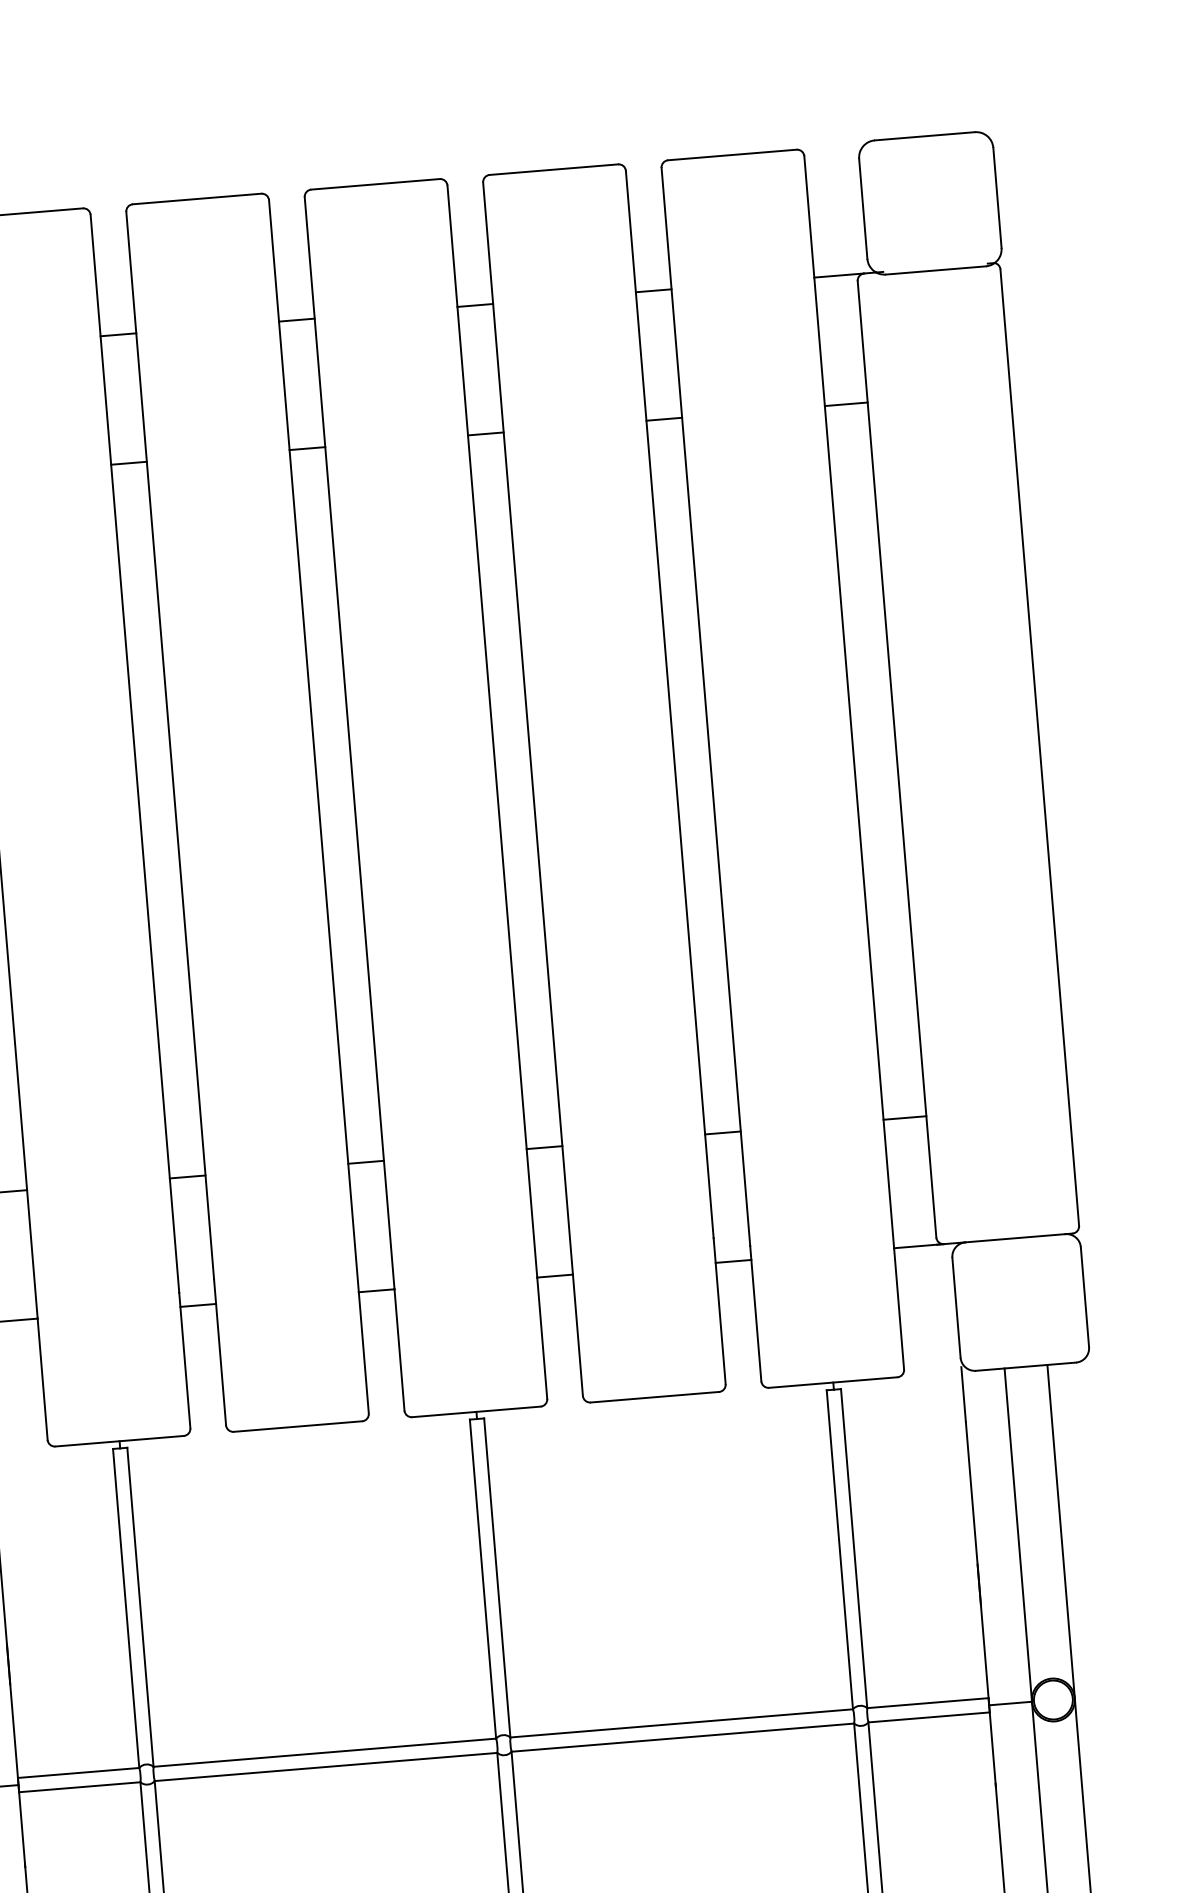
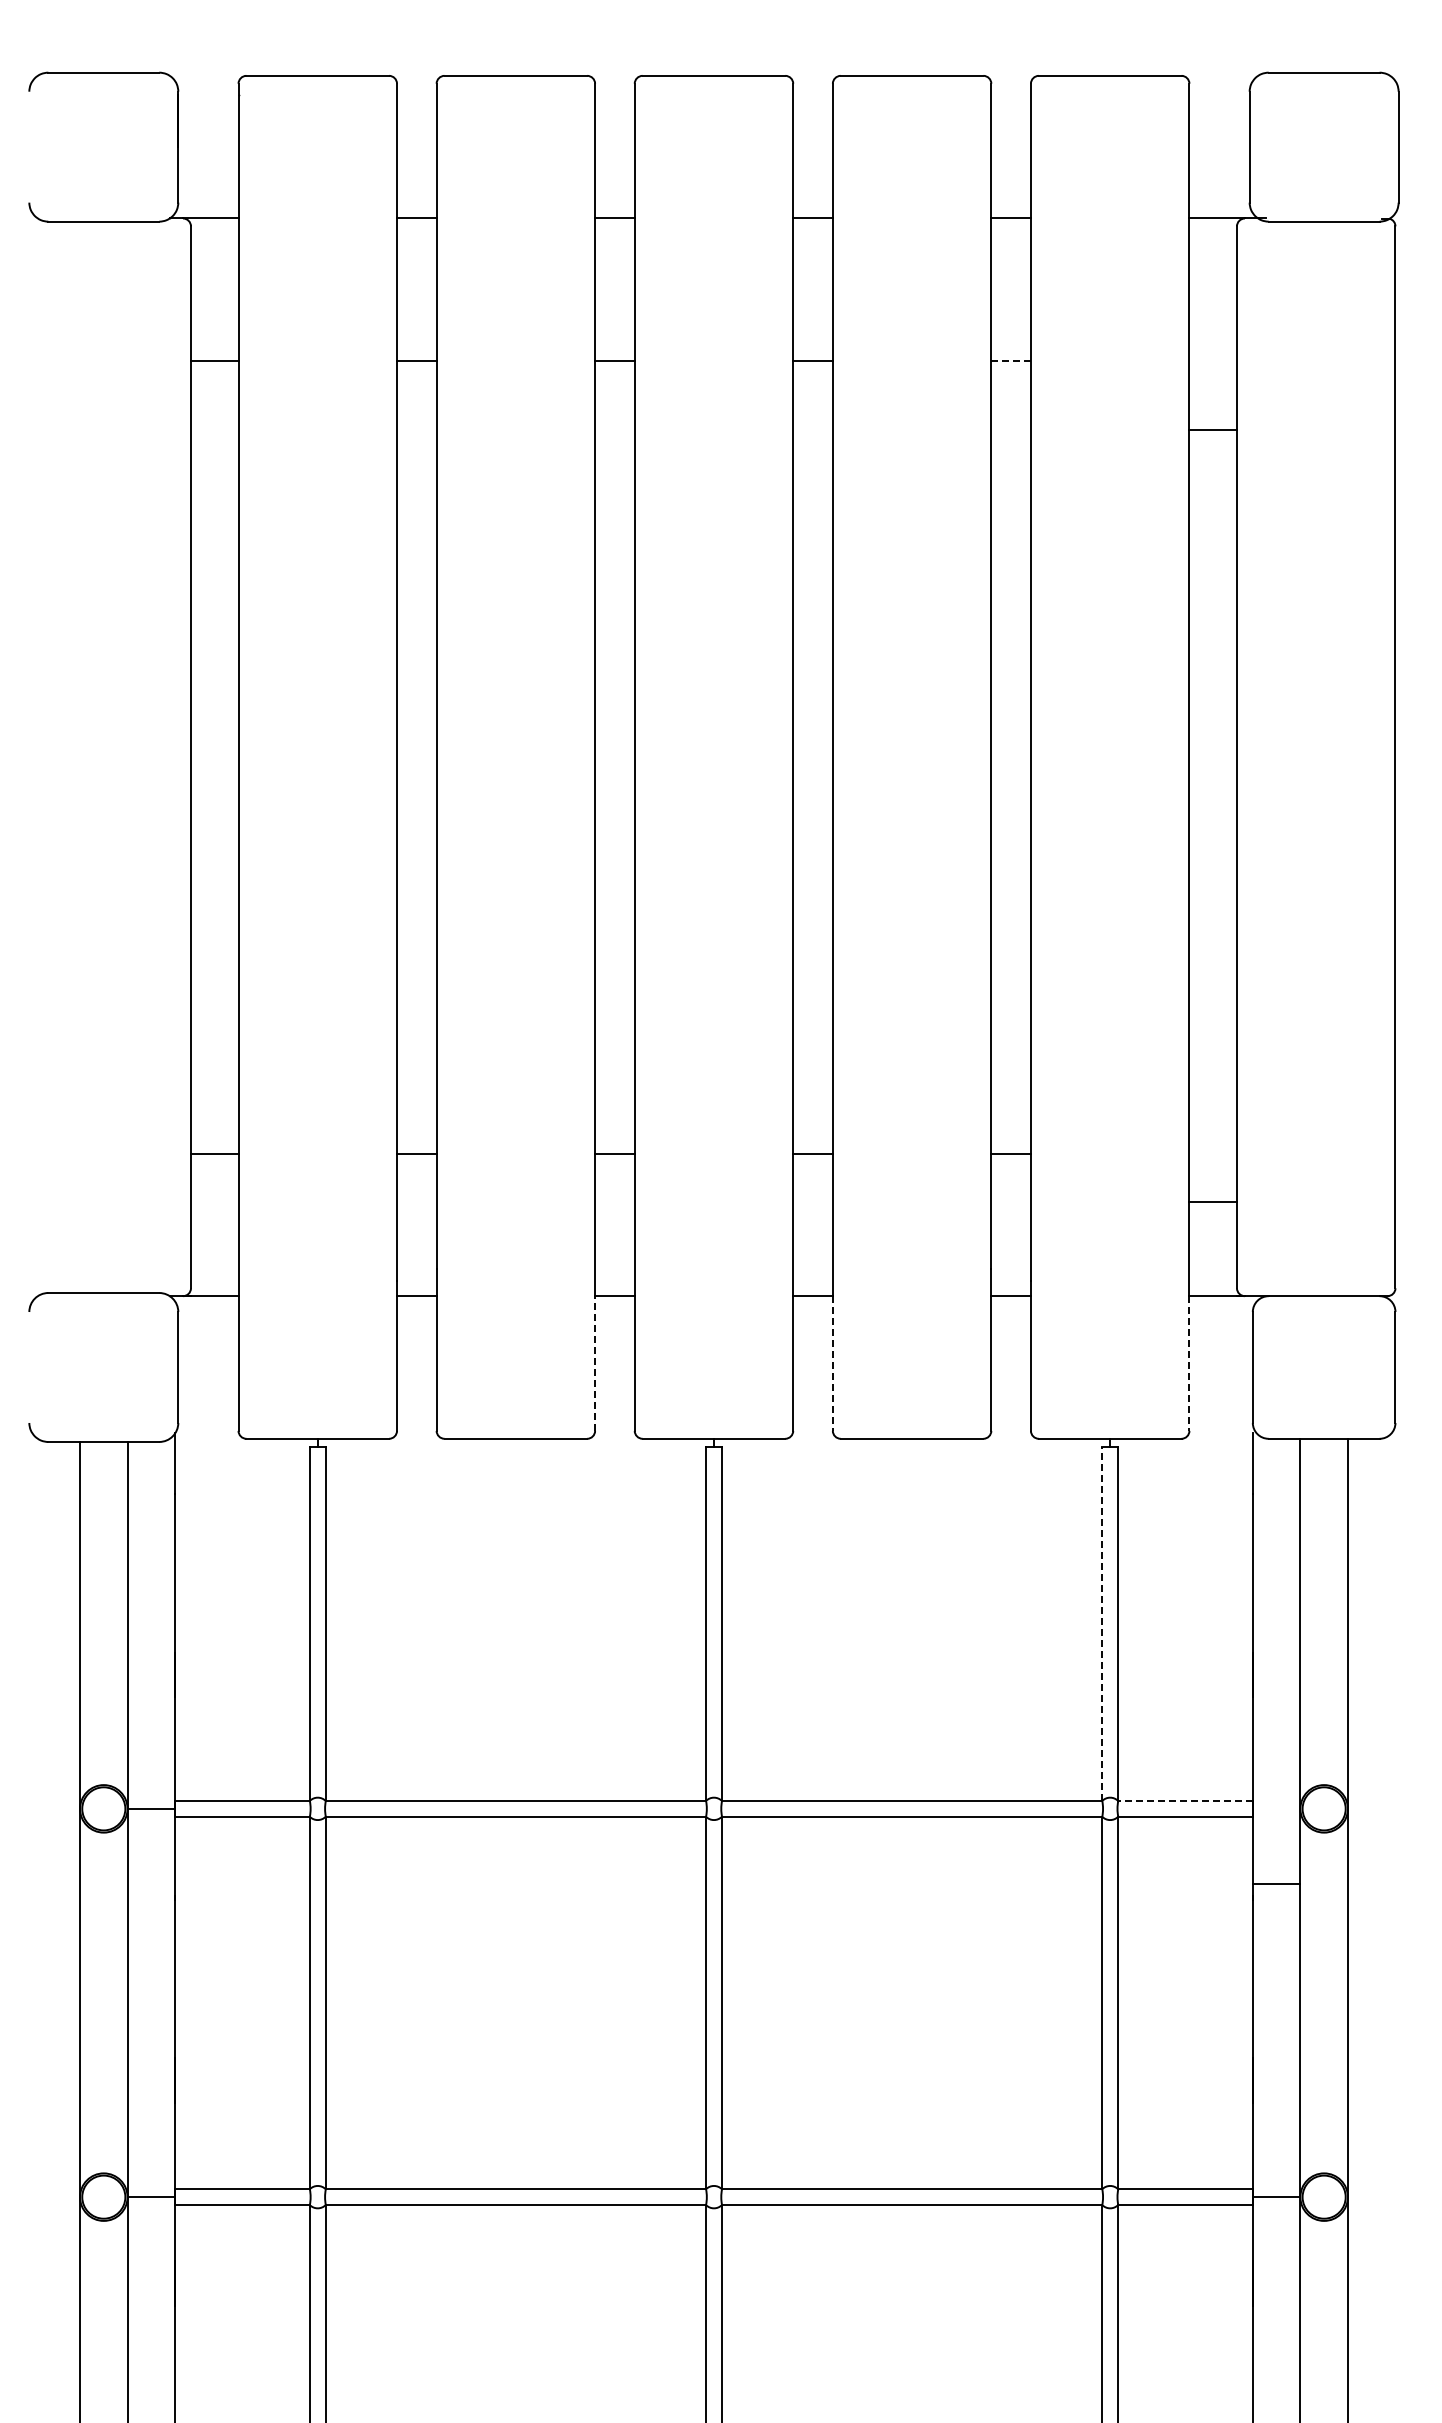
line: (845, 404) -> (1212, 430), moved
line: (664, 419) -> (1011, 361), solid -> dashed
line: (904, 1118) -> (1212, 1201), moved
line: (899, 1309) -> (1189, 1364), solid -> dashed
line: (577, 1336) -> (832, 1364), solid -> dashed
line: (364, 1352) -> (595, 1363), solid -> dashed
line: (840, 1549) -> (1102, 1623), solid -> dashed
line: (927, 1702) -> (1184, 1800), solid -> dashed
line: (1010, 1703) -> (1276, 1883), moved

